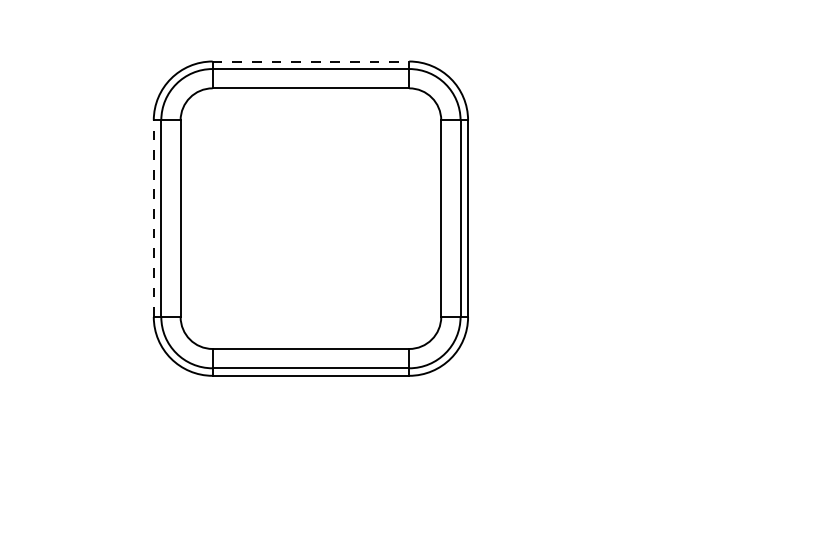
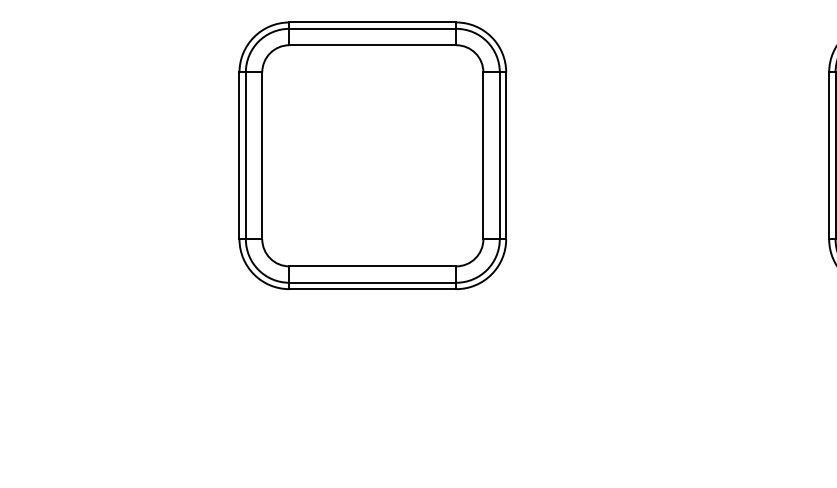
line: (311, 61) -> (373, 22), dashed -> solid
line: (153, 218) -> (239, 155), dashed -> solid

